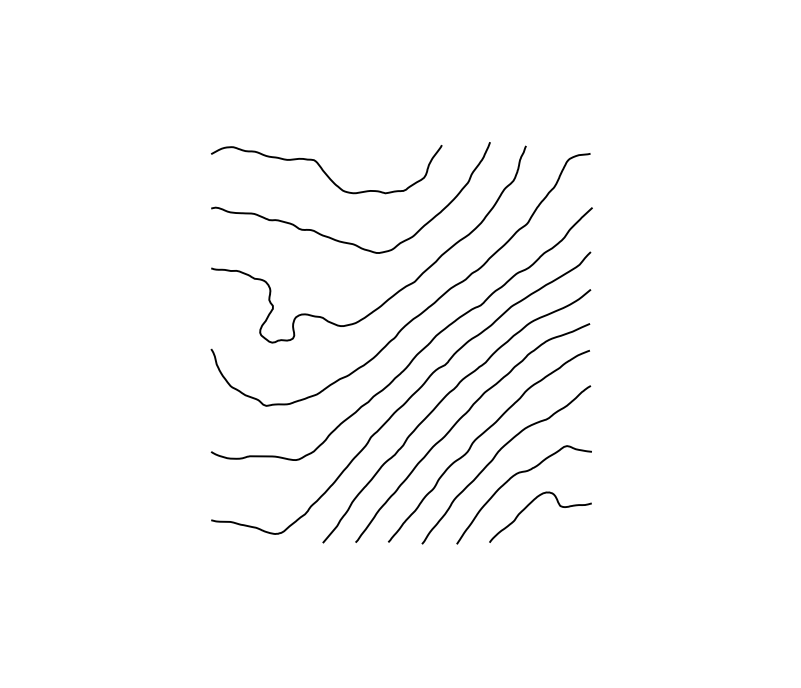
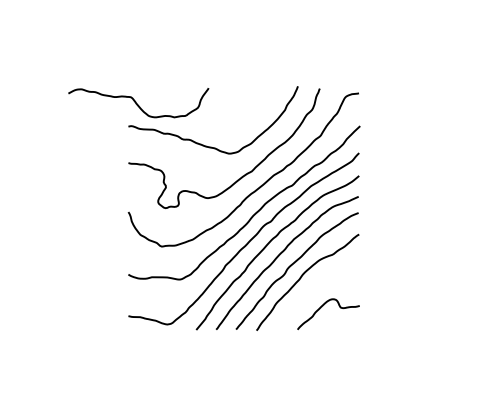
curve: (324, 170) -> (137, 103), moved
curve: (514, 478) -> (312, 290), removed

